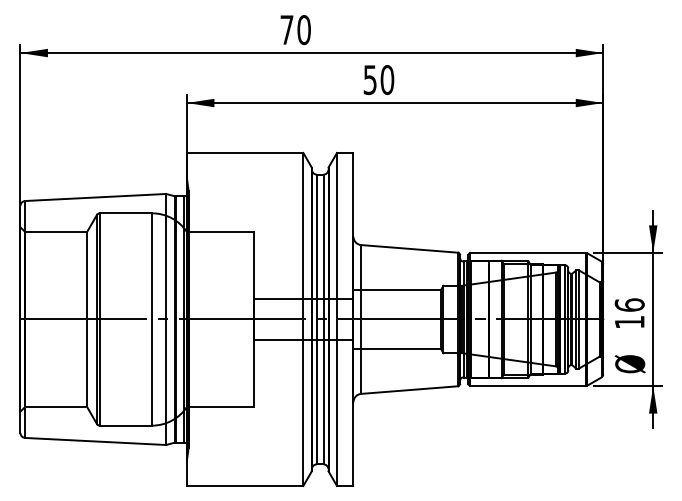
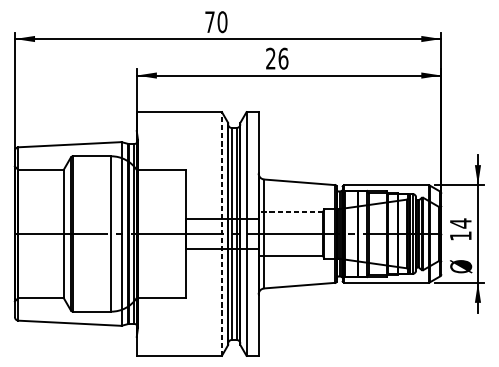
text: (378, 80) -> (276, 59), 50 -> 26
line: (397, 289) -> (290, 212), solid -> dashed
text: (629, 305) -> (460, 223), 16 -> 14
line: (303, 318) -> (222, 233), solid -> dashed

